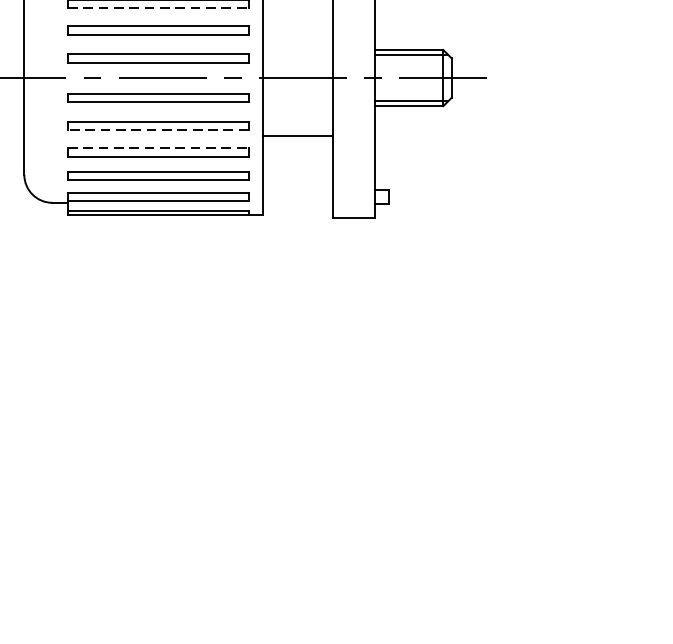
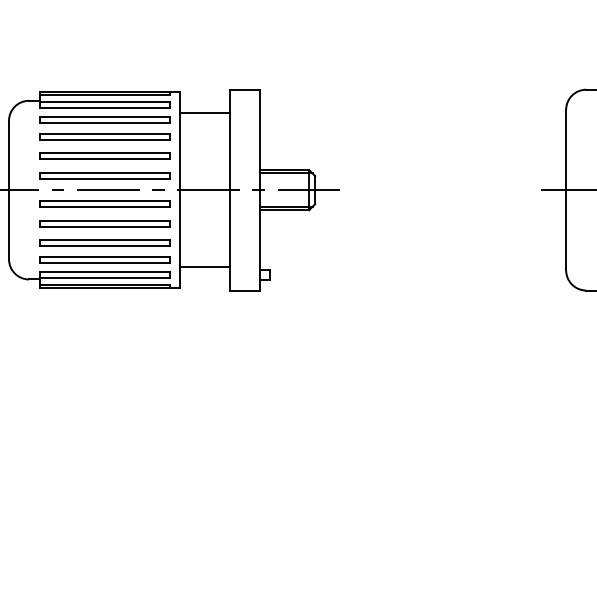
line: (157, 7) -> (104, 139), dashed -> solid
line: (157, 130) -> (104, 227), dashed -> solid
line: (297, 135) -> (204, 266), moved
line: (157, 148) -> (104, 240), dashed -> solid

